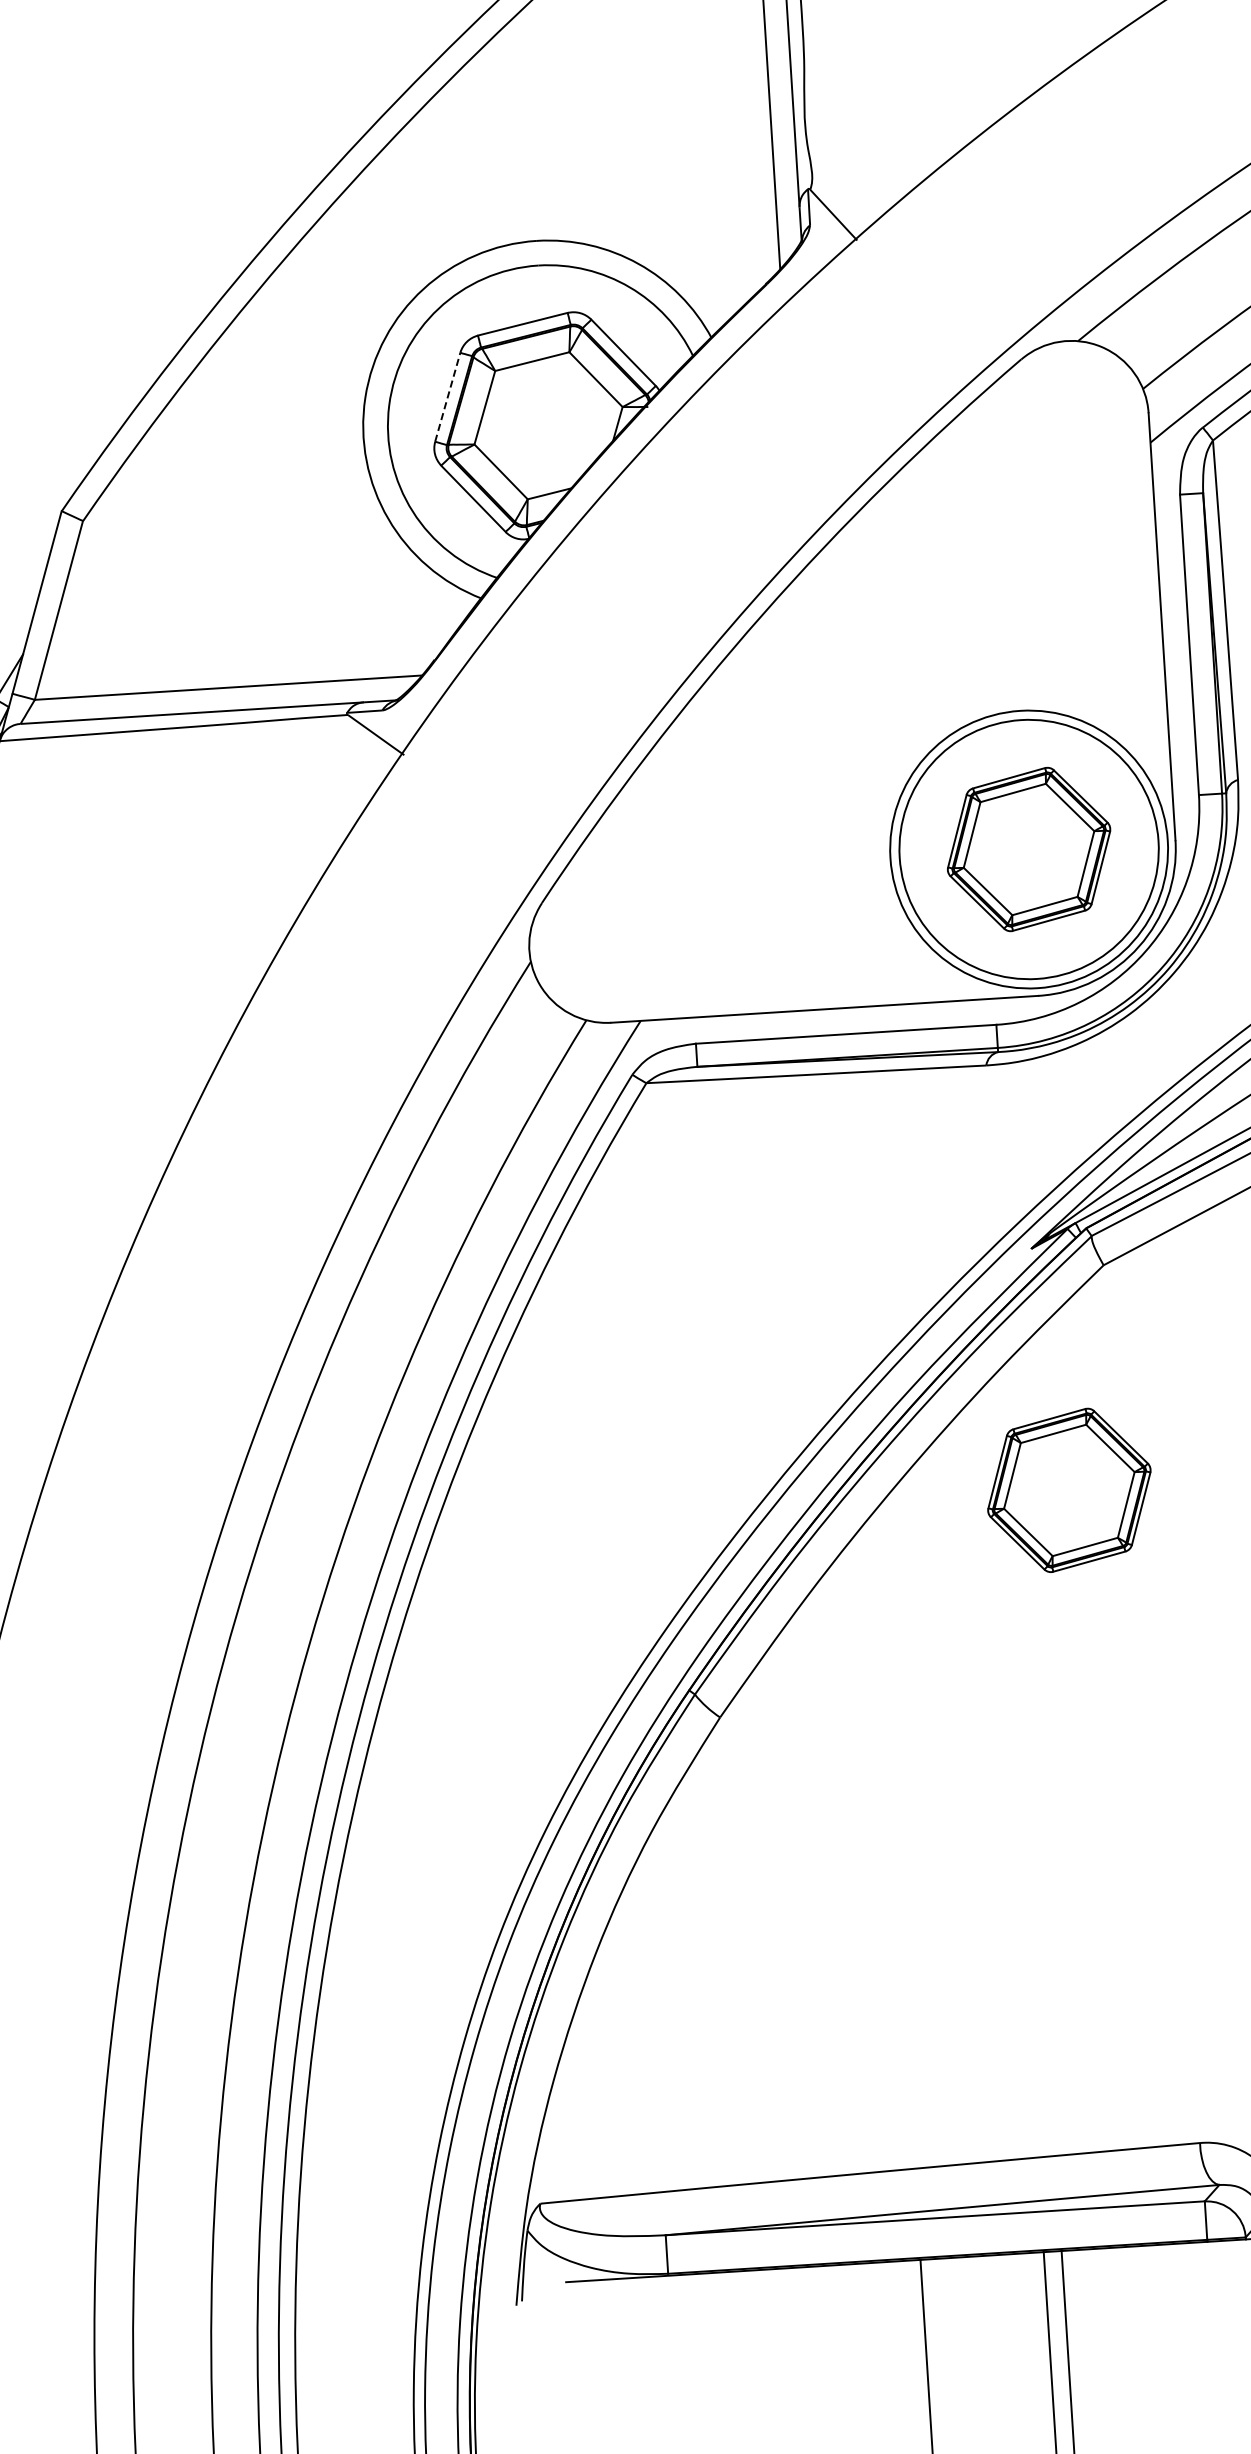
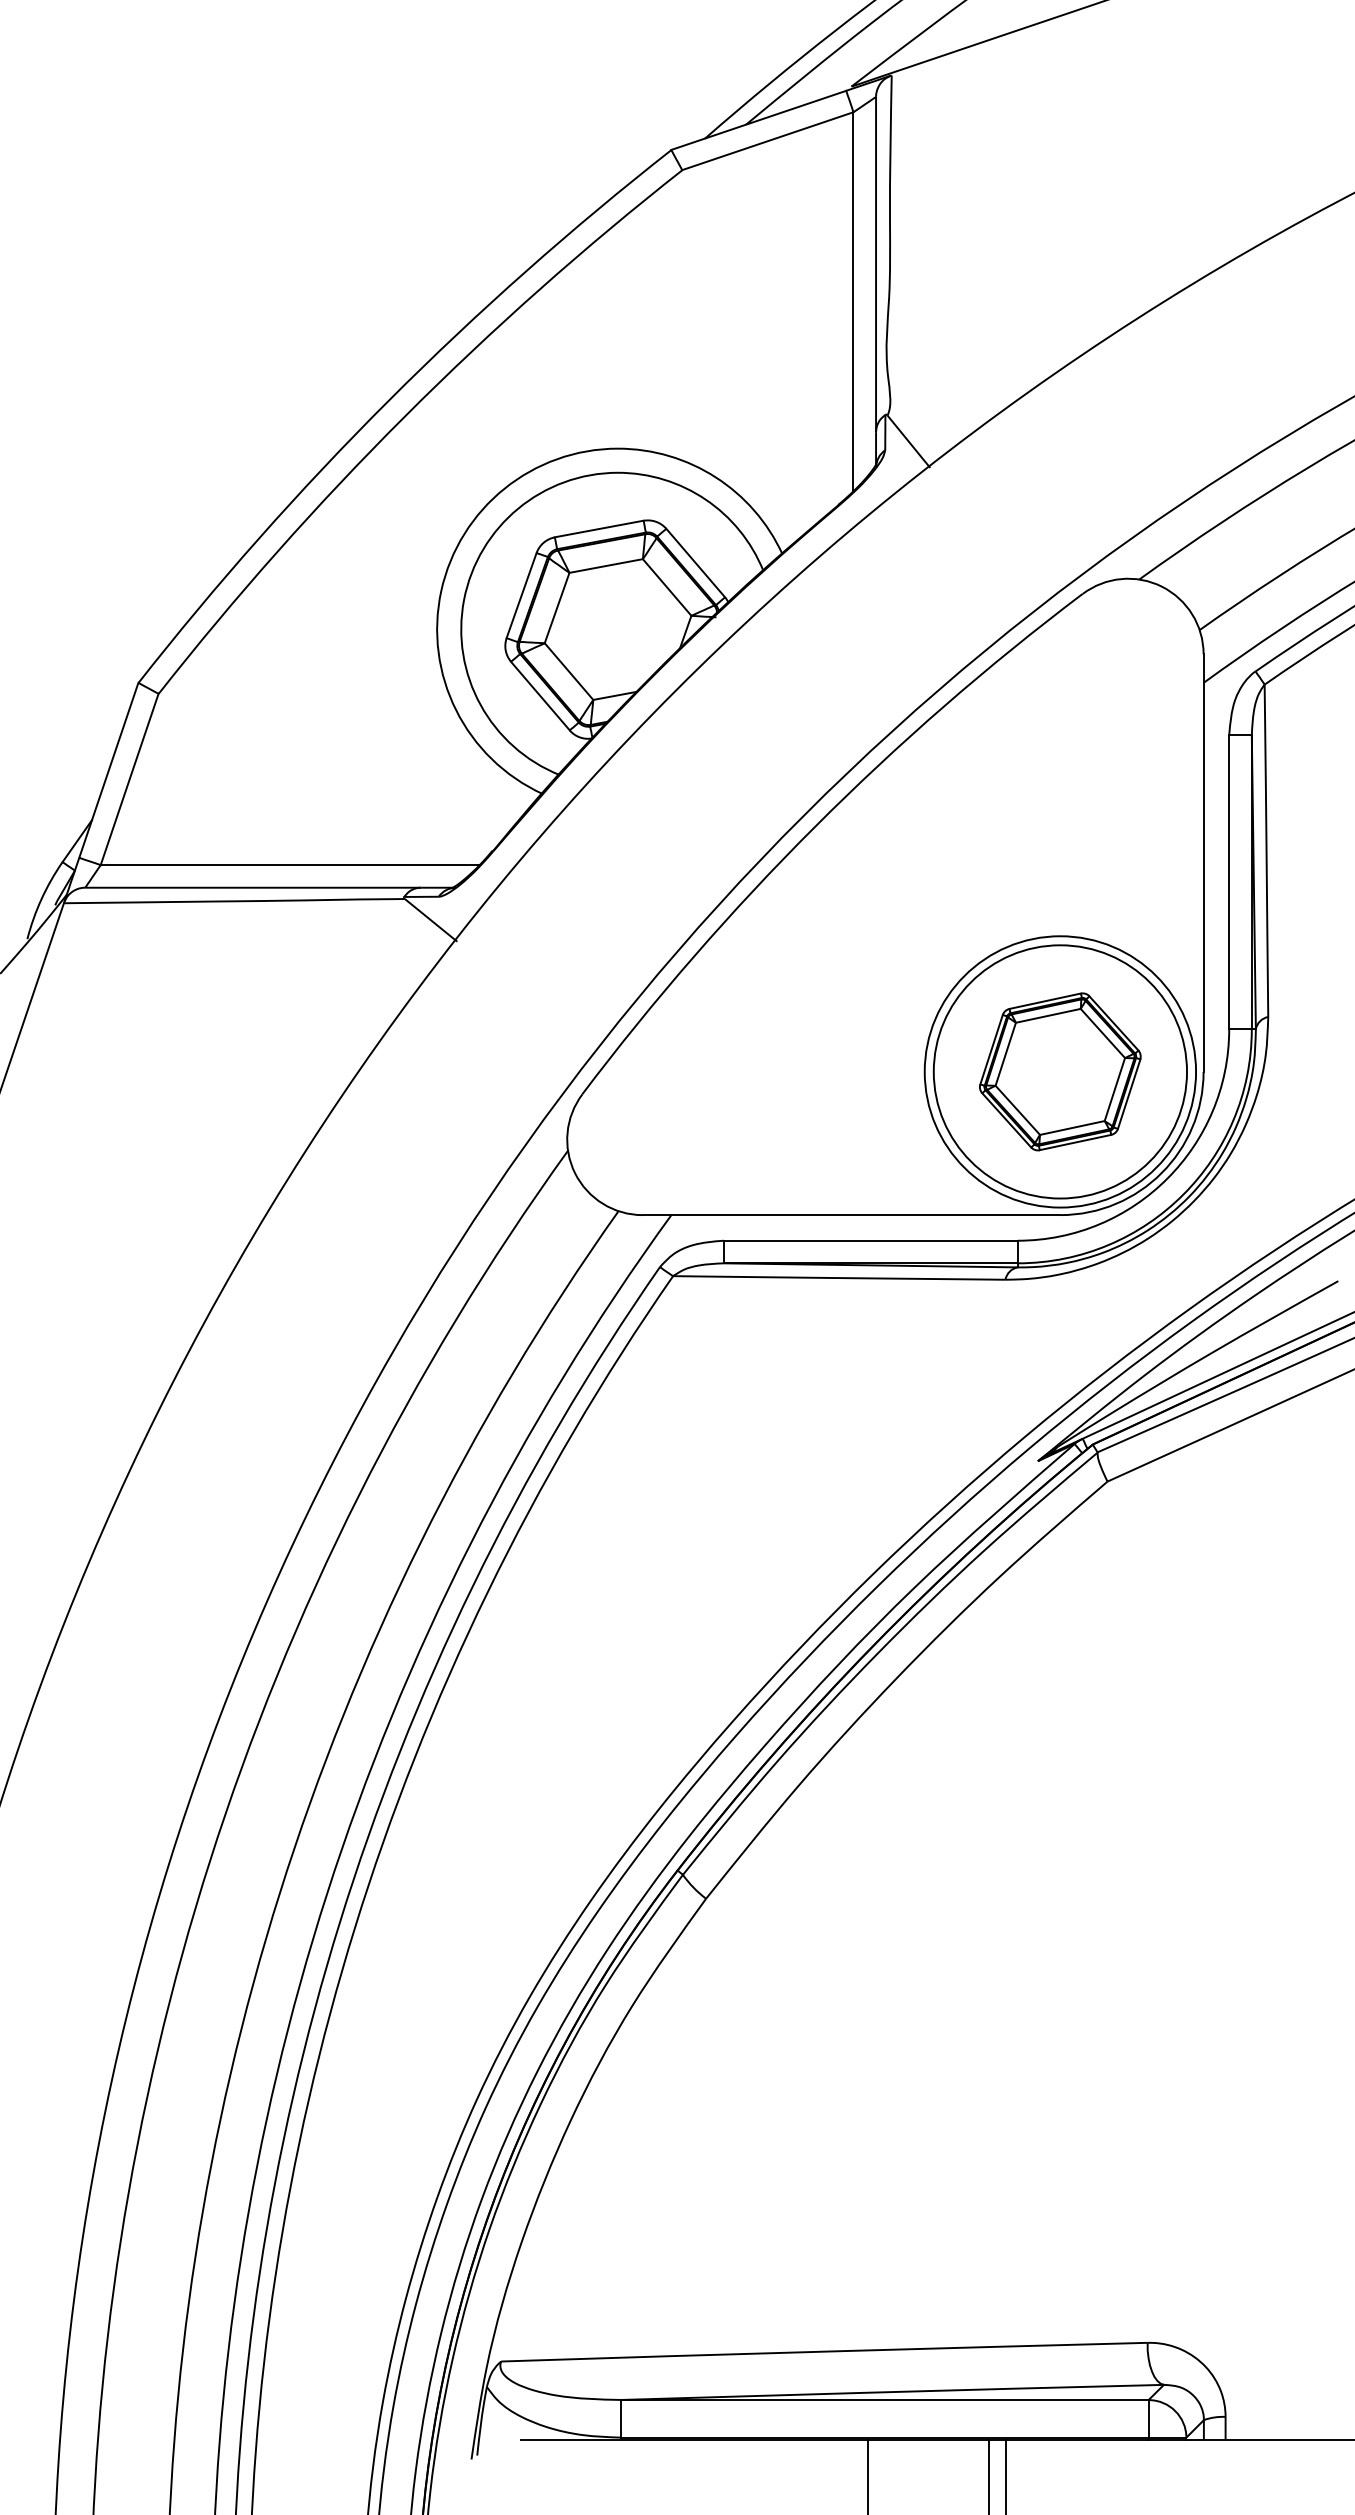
line: (447, 397) -> (521, 595), dashed -> solid
part: (1069, 1489) -> (1060, 1698), removed

